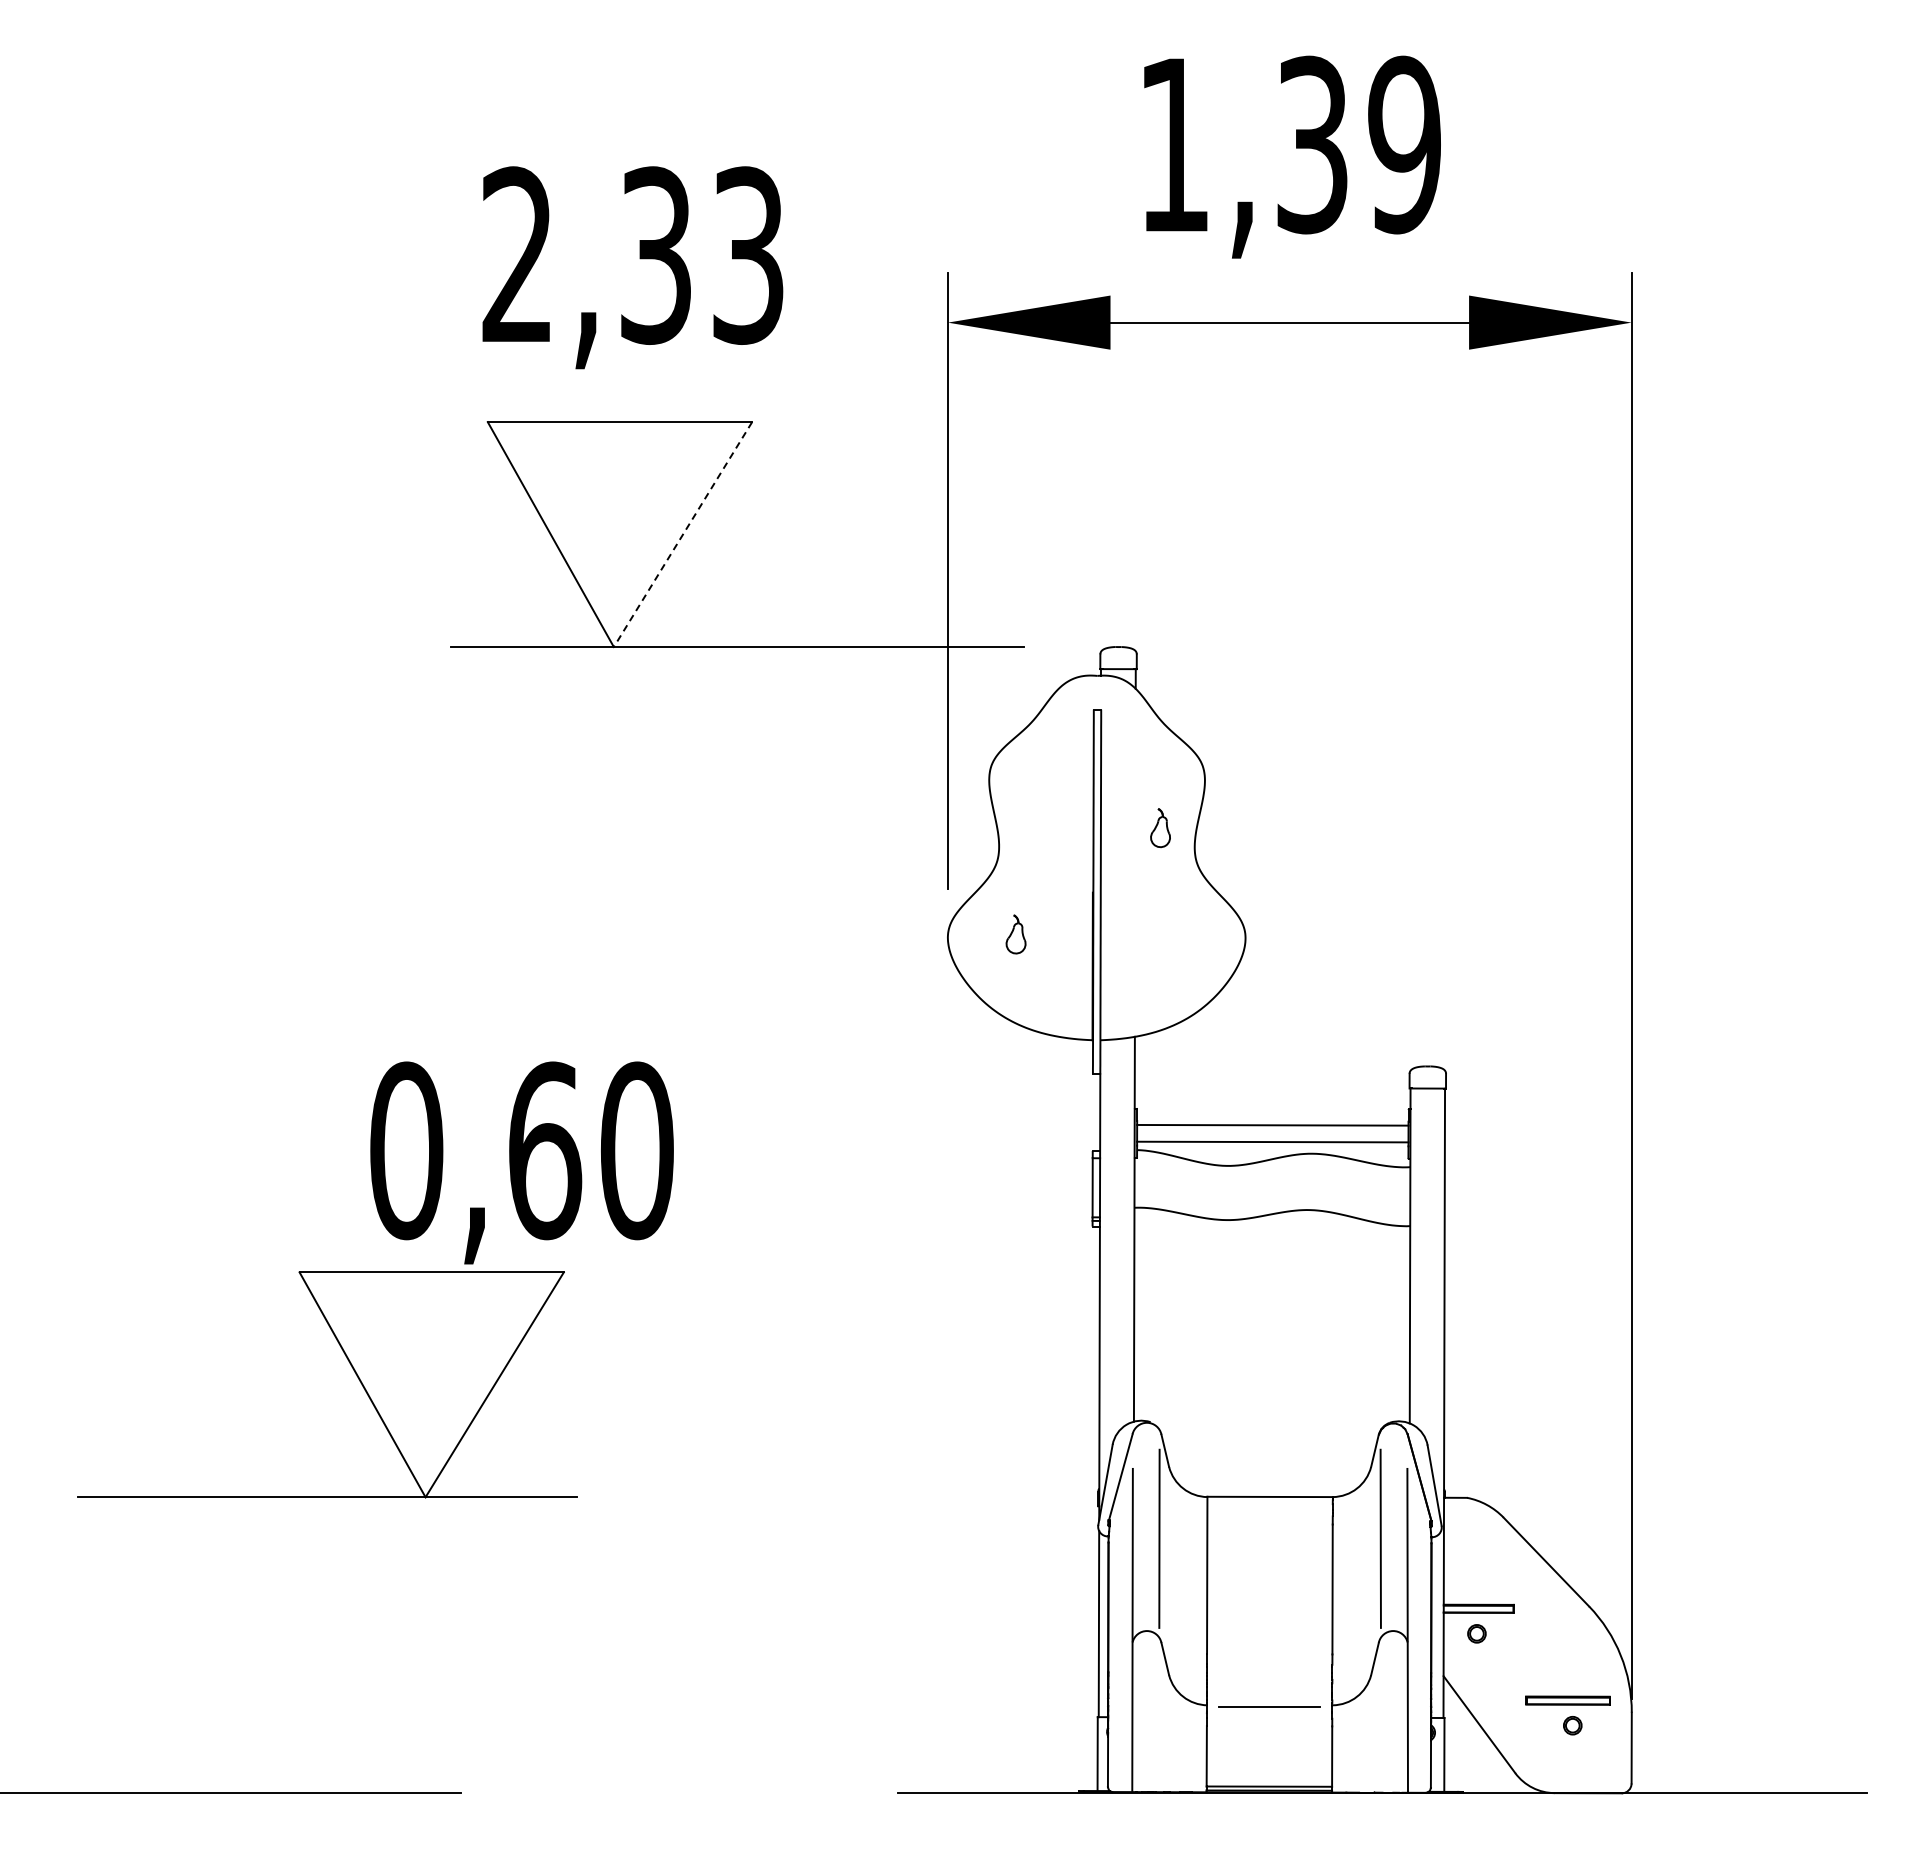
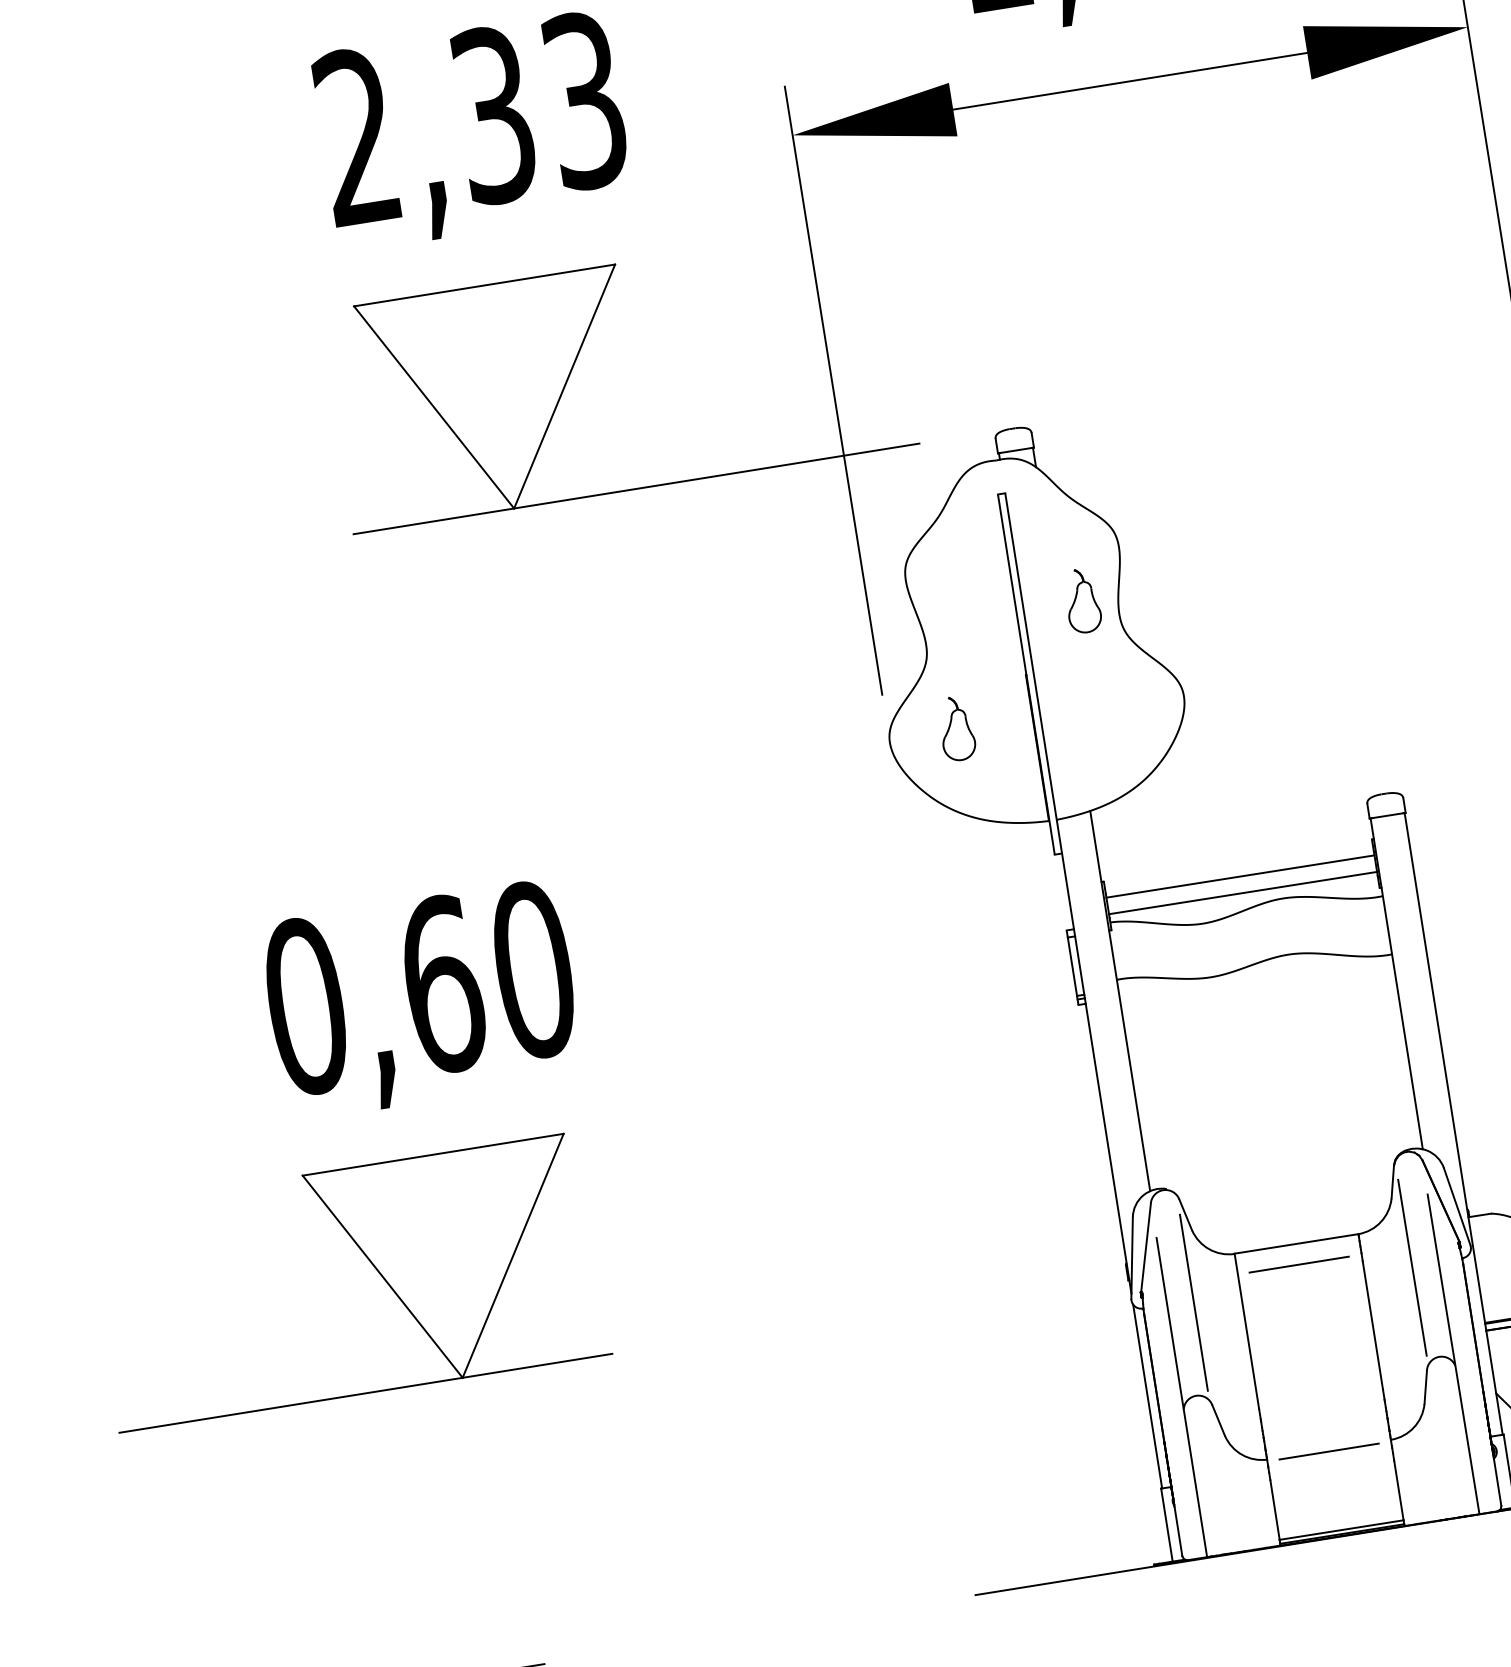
line: (682, 535) -> (564, 387), dashed -> solid
part: (1160, 827) -> (1082, 600), size x1.67
part: (1015, 934) -> (956, 728), size x1.67
text: (521, 1162) -> (421, 999), moved
line: (1269, 1517) -> (1299, 1264), added

